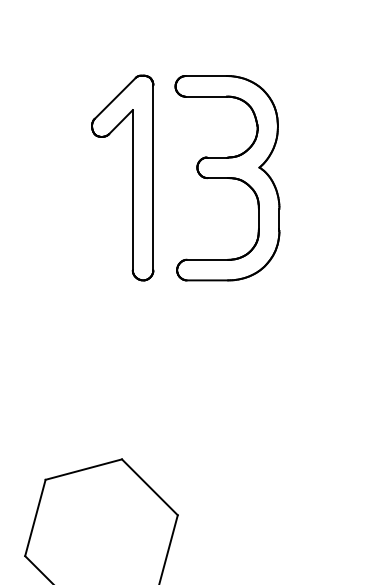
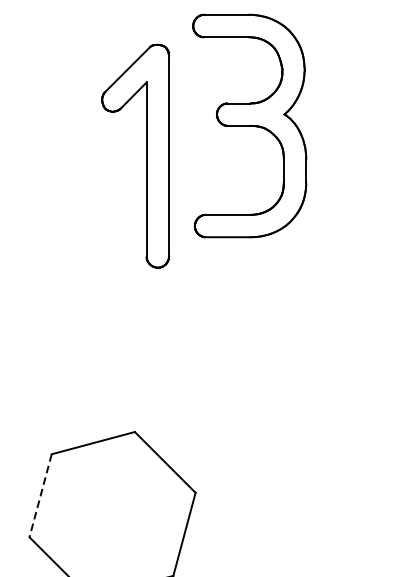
part: (132, 177) -> (146, 155), moved
line: (35, 517) -> (40, 495), solid -> dashed

